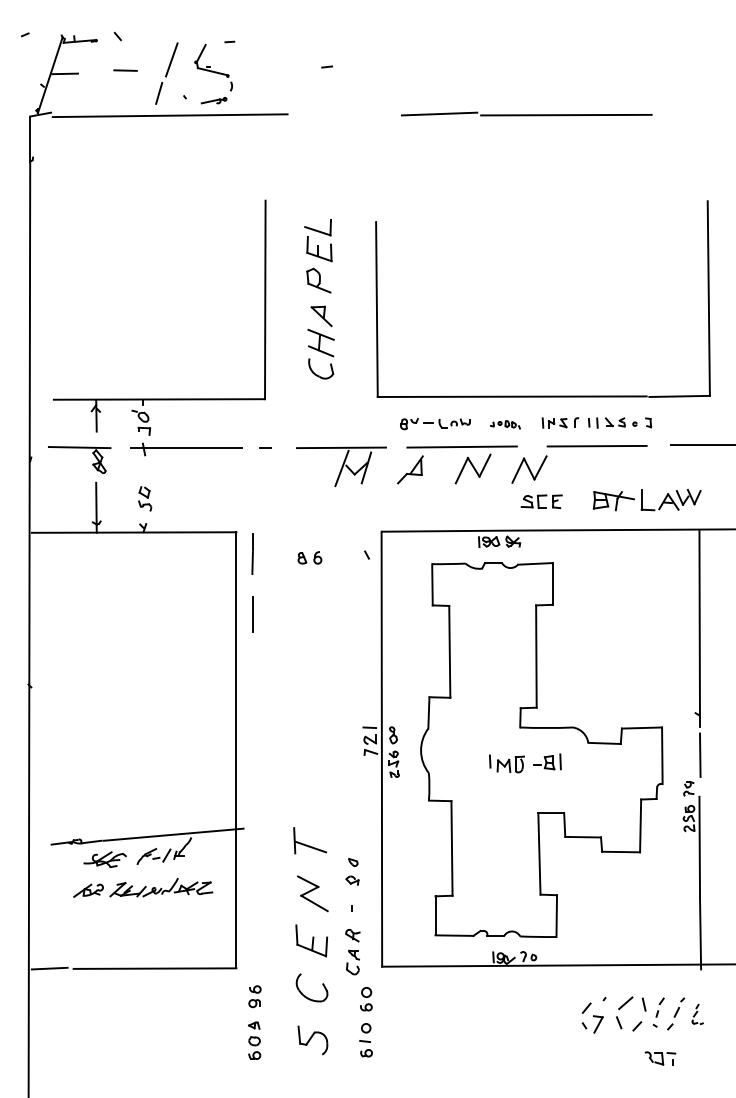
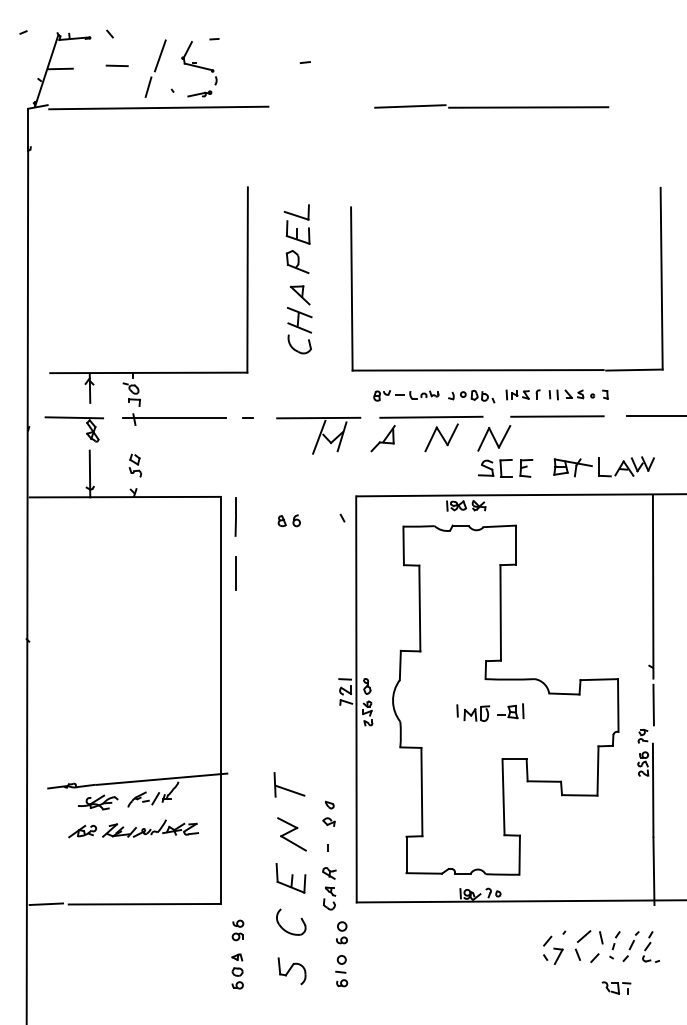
part: (505, 424) -> (471, 396), size x1.67
part: (541, 501) -> (505, 468), size x1.43
part: (697, 1013) -> (651, 946), size x1.67

